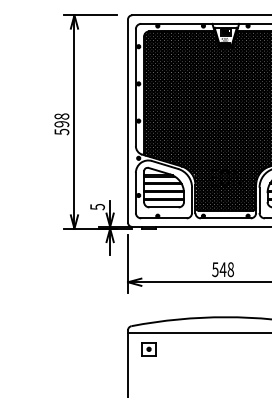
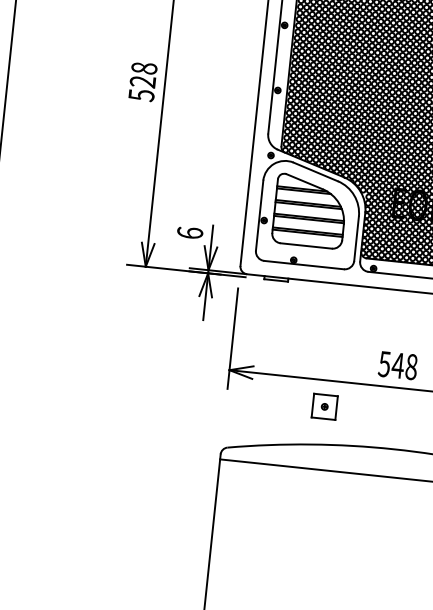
text: (62, 124) -> (143, 82), 598 -> 528
text: (97, 206) -> (190, 232), 5 -> 6
part: (148, 349) -> (323, 407), moved

